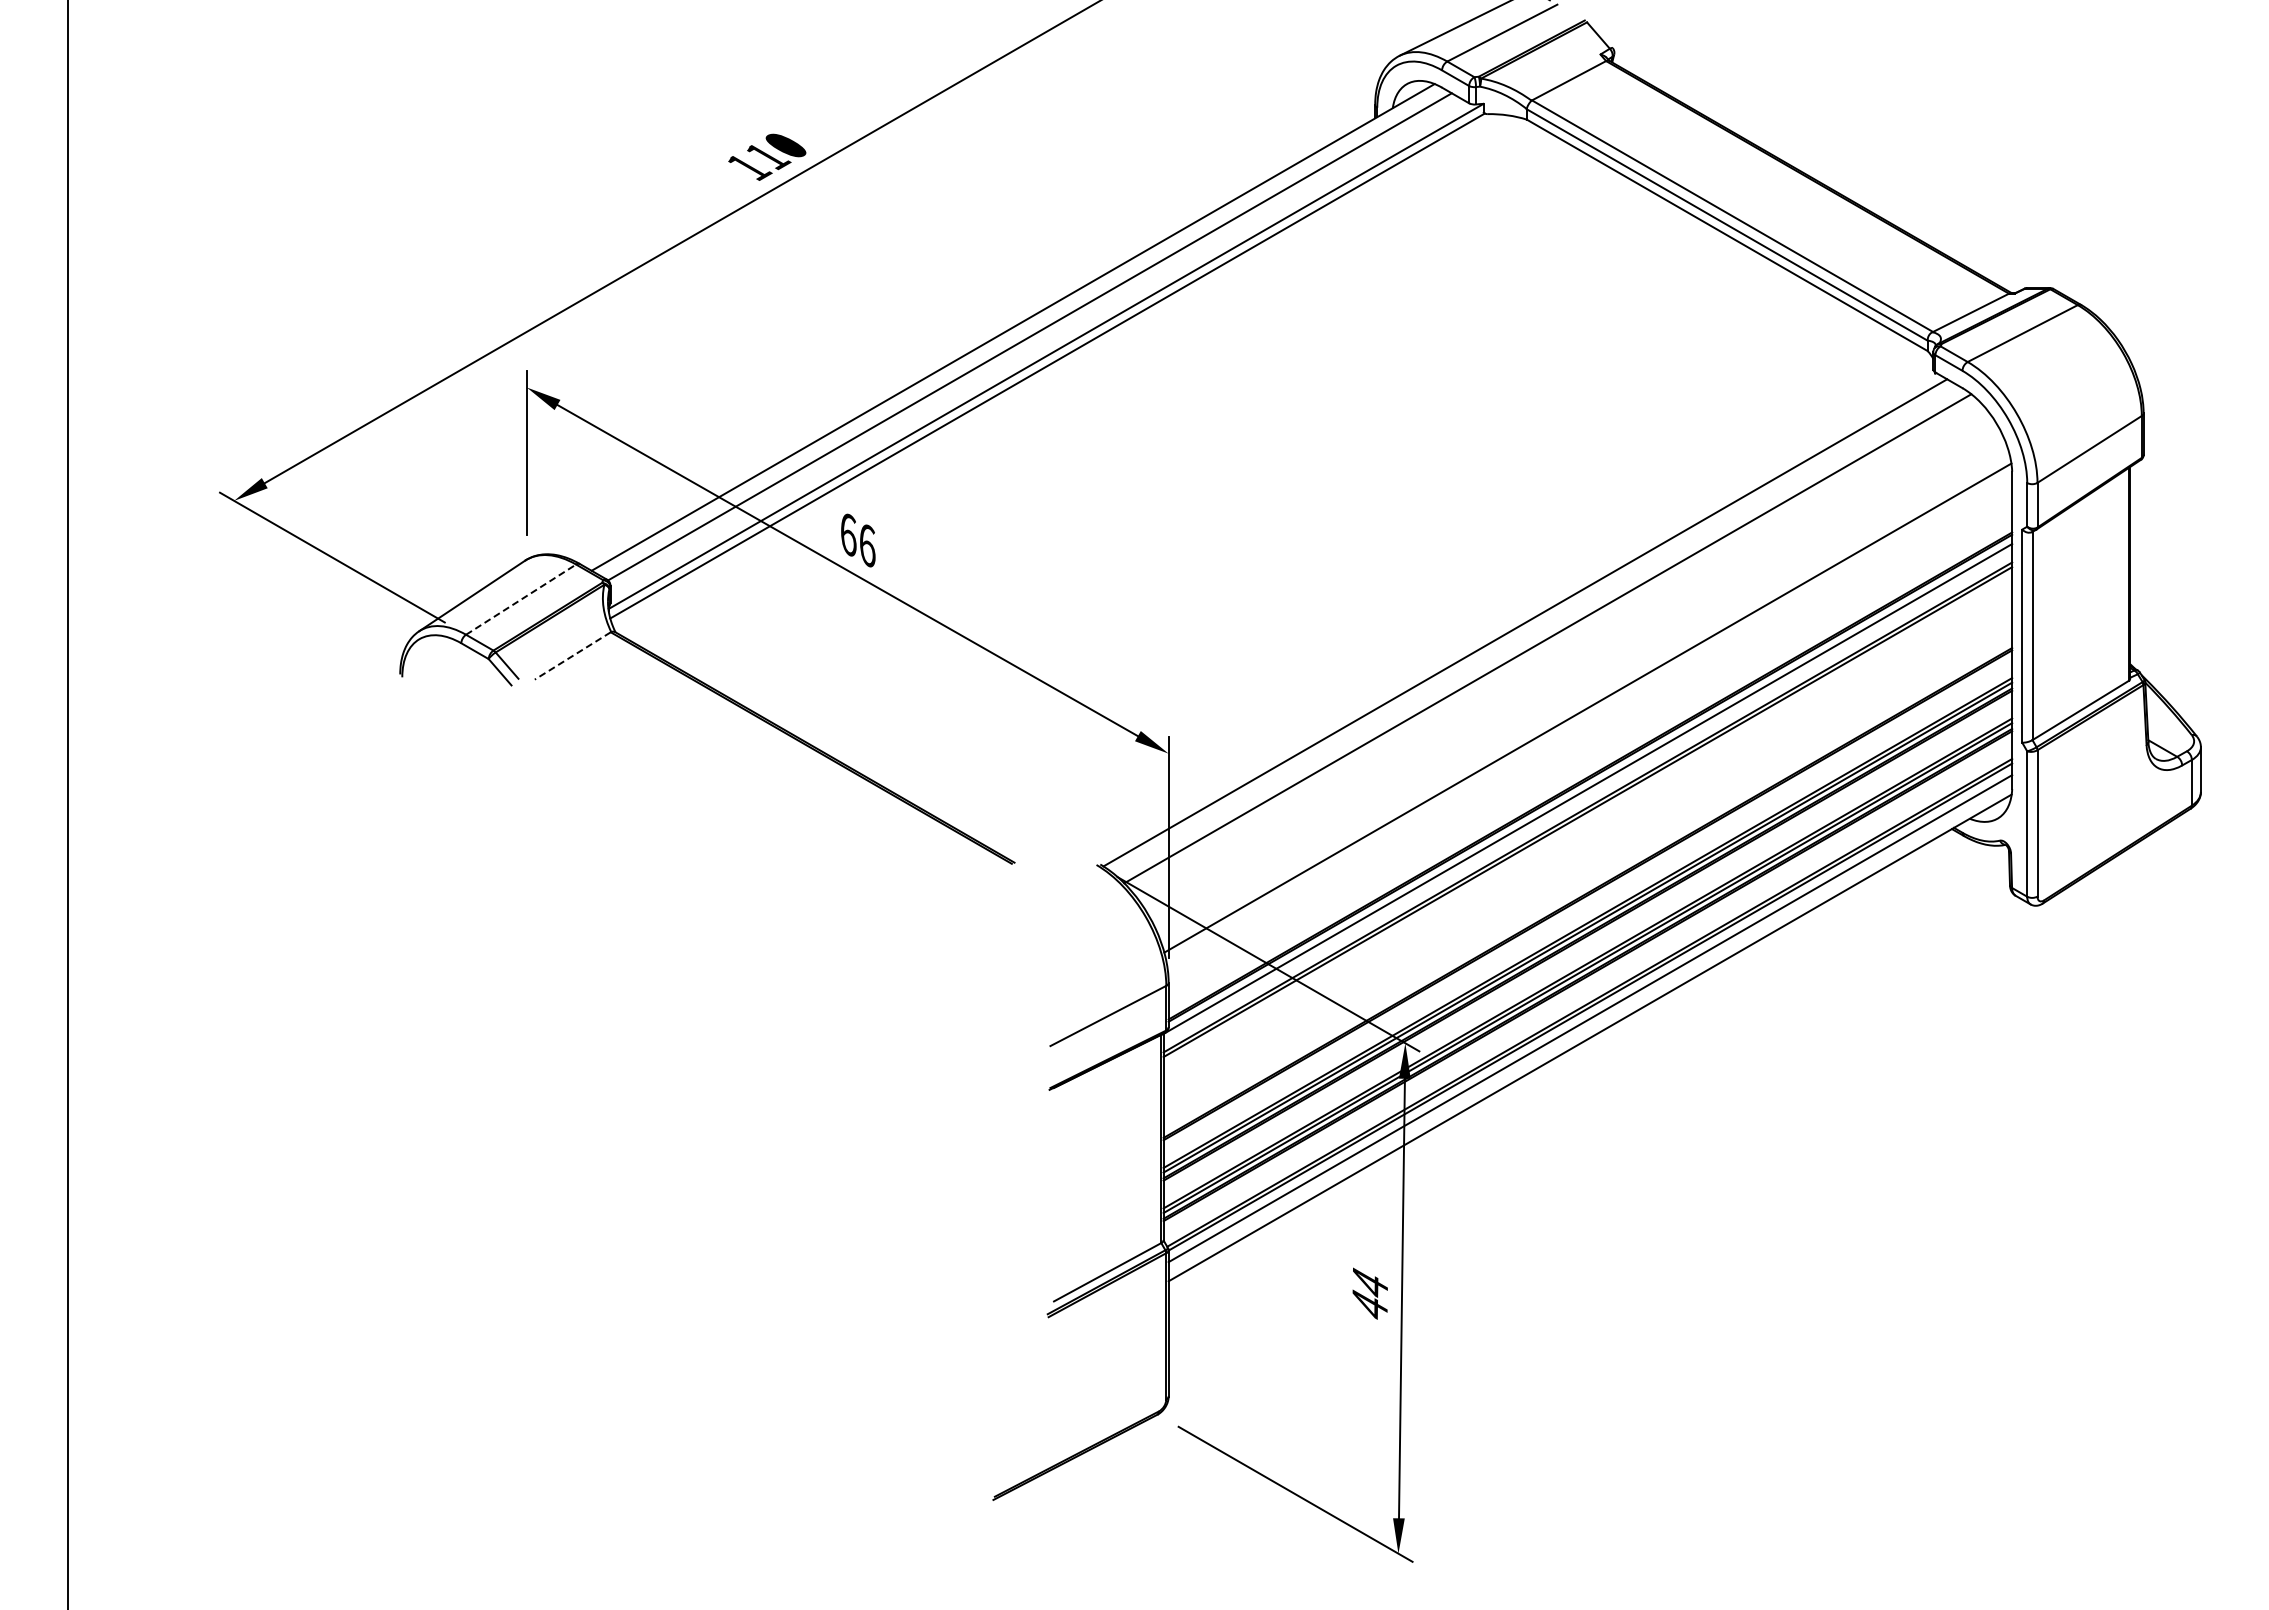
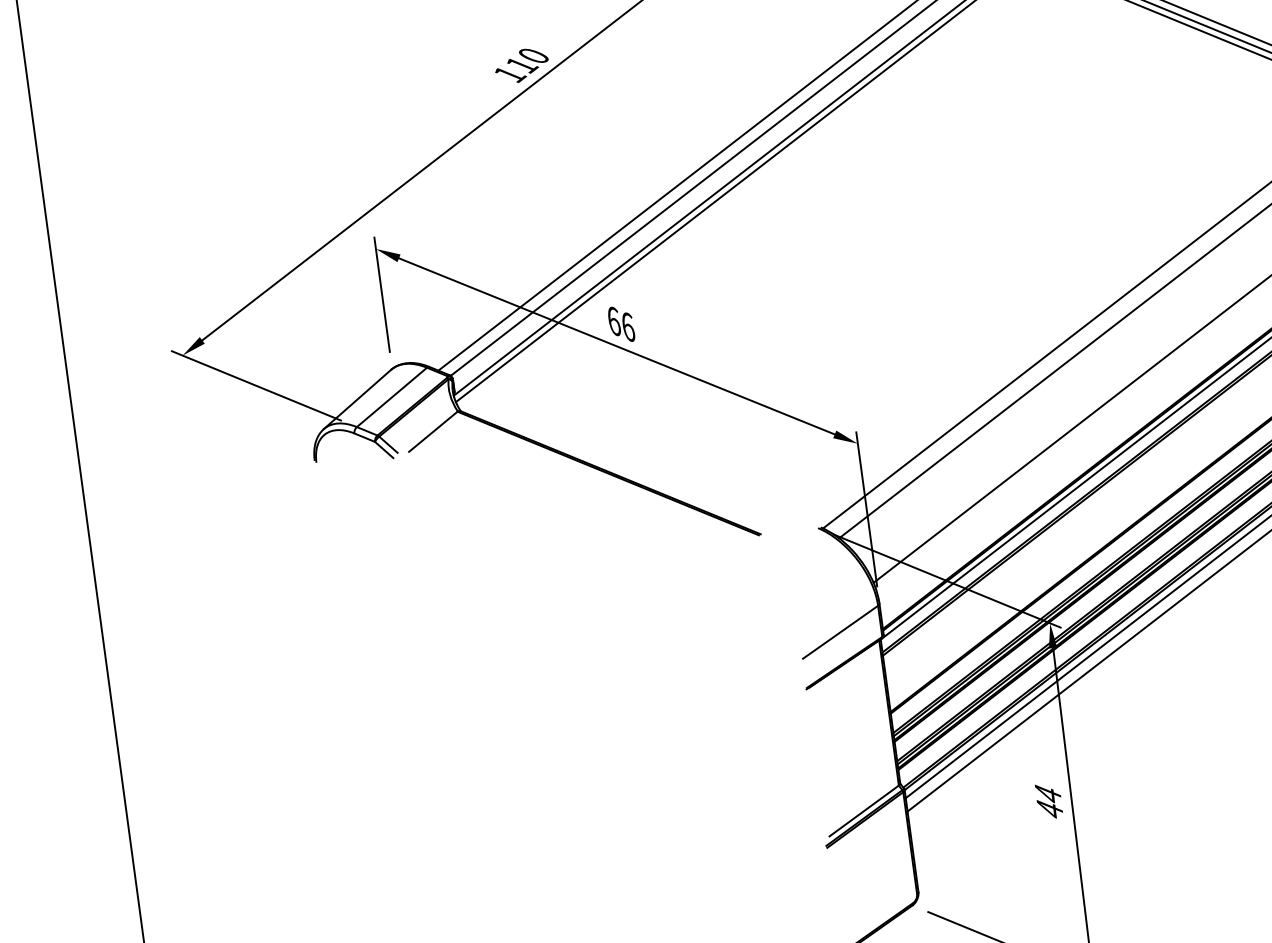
line: (521, 599) -> (392, 397), dashed -> solid
line: (572, 655) -> (433, 431), dashed -> solid

